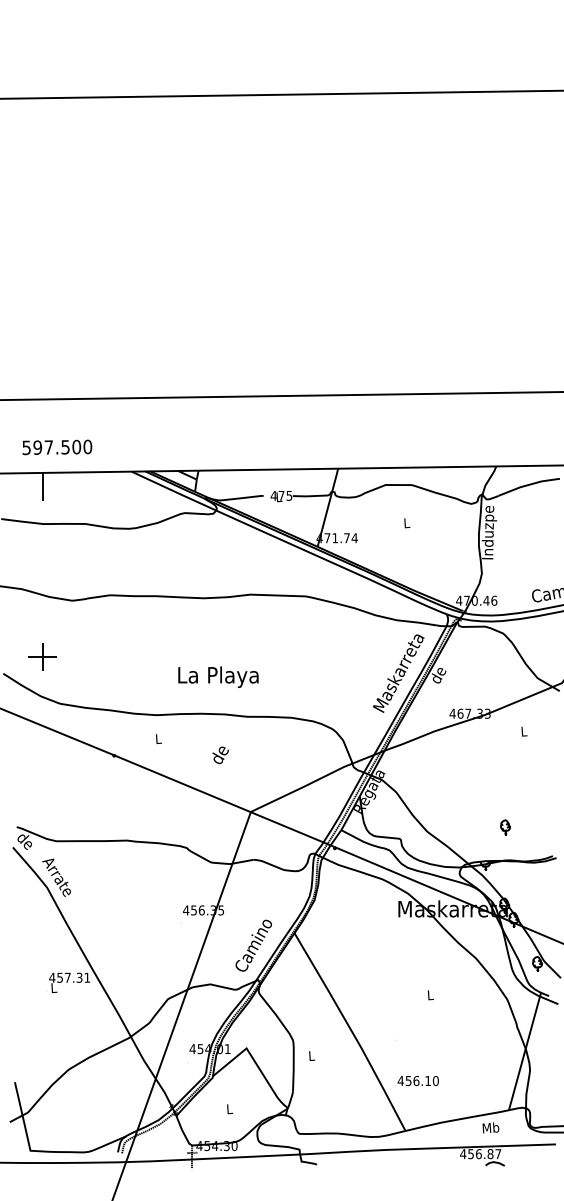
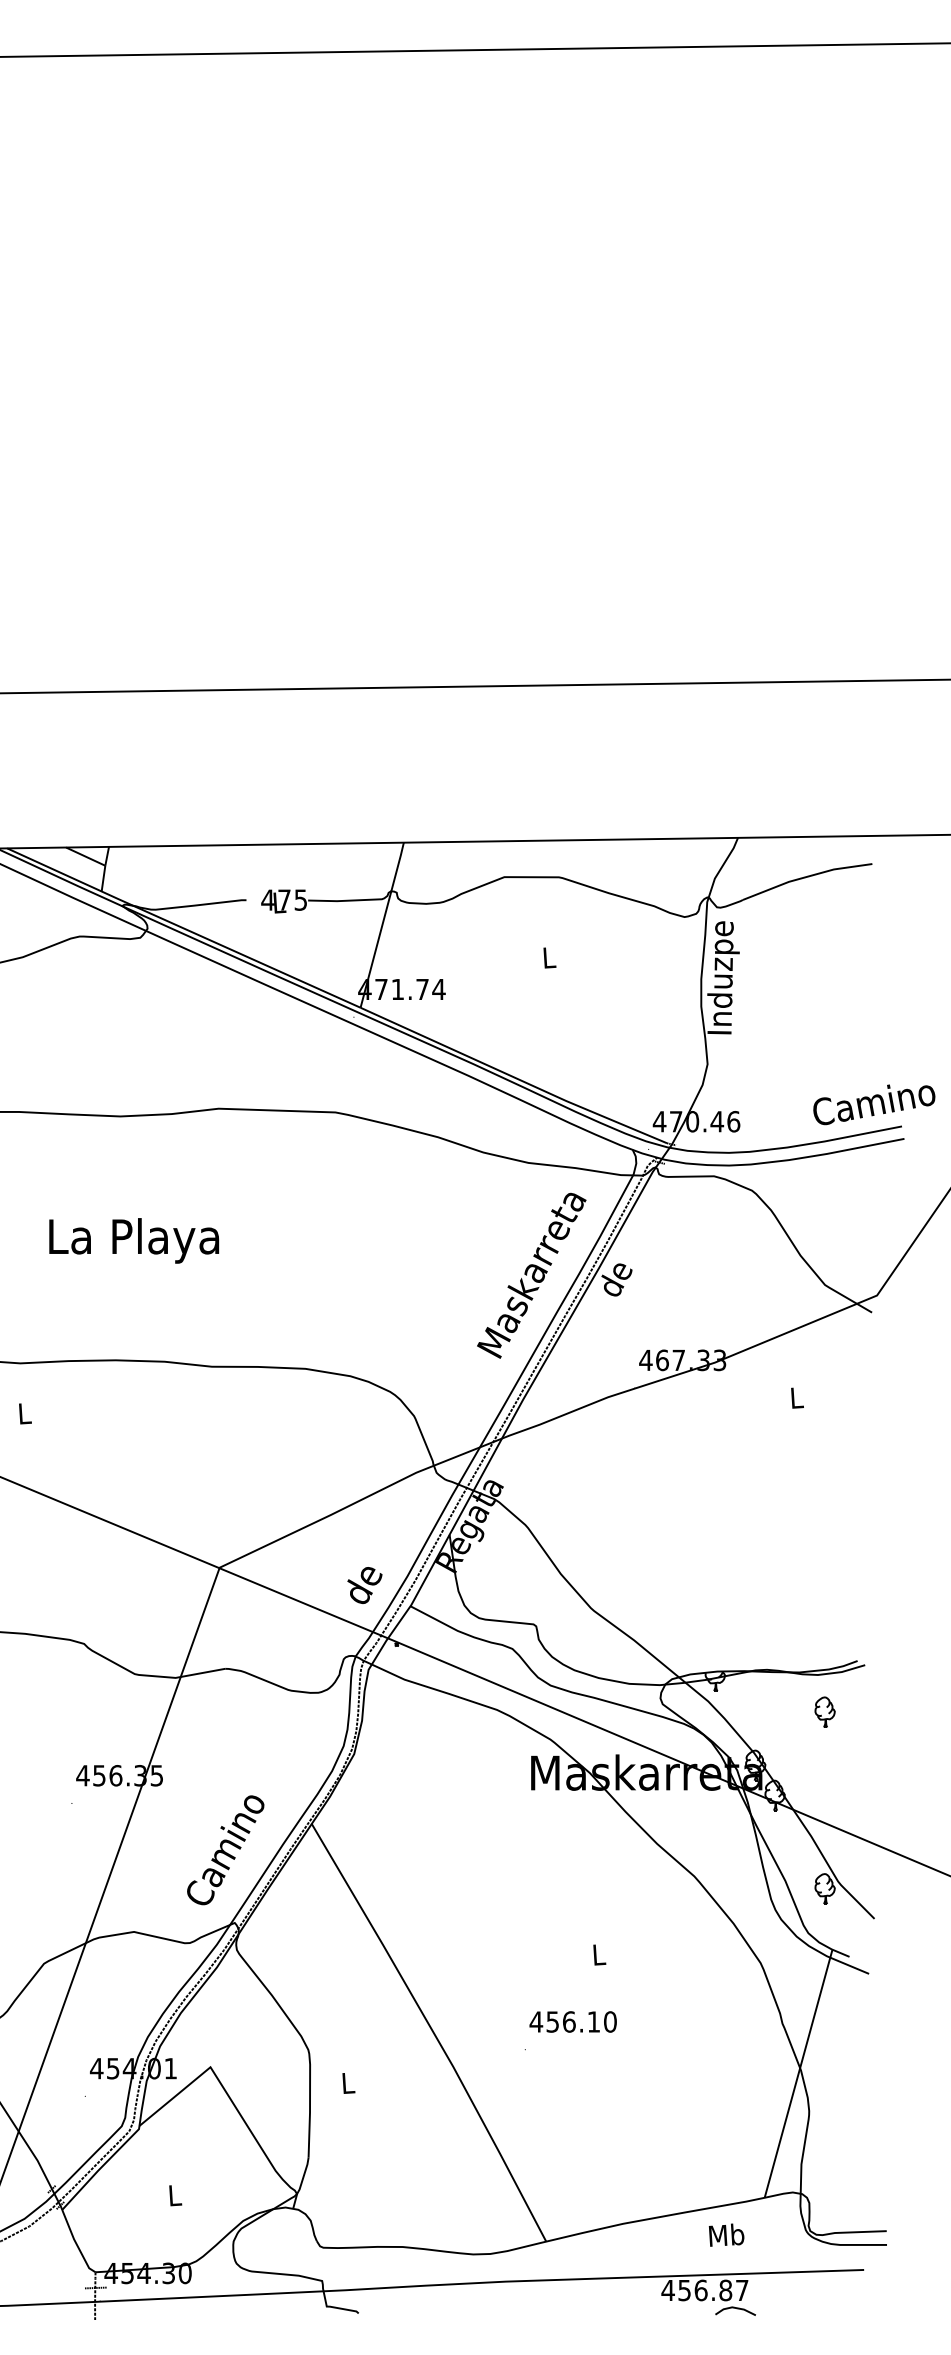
text: (218, 676) -> (134, 1239), moved
text: (220, 755) -> (364, 1585), moved
part: (505, 827) -> (824, 1712), moved
text: (417, 1081) -> (571, 2023), moved

